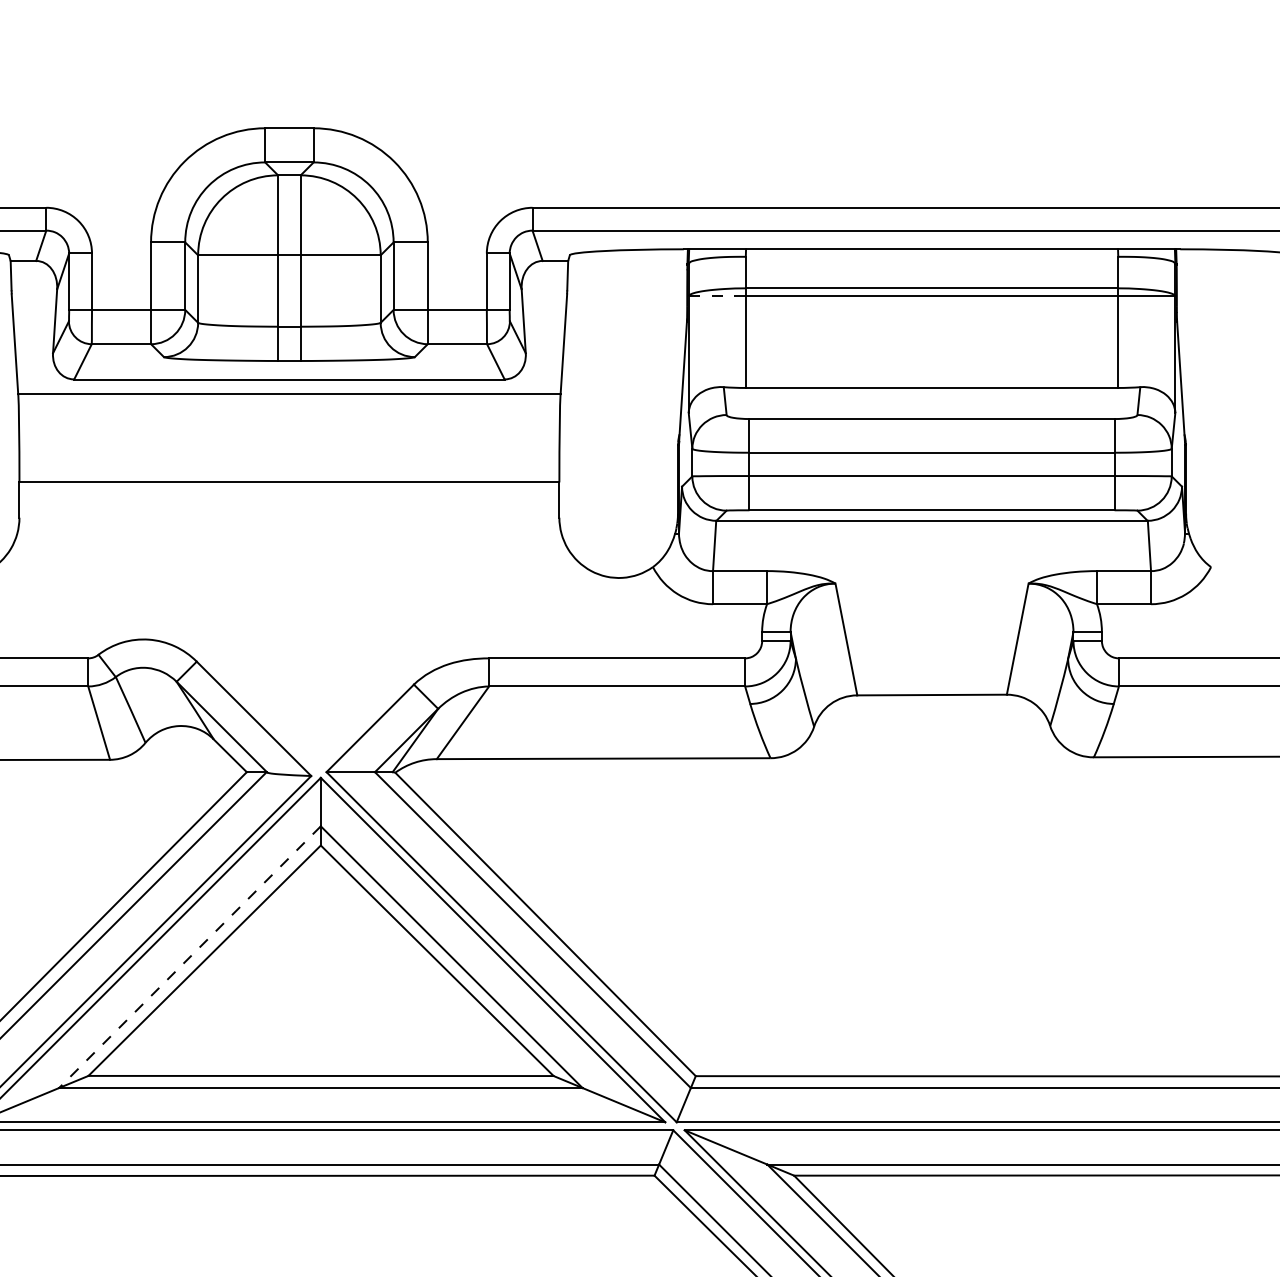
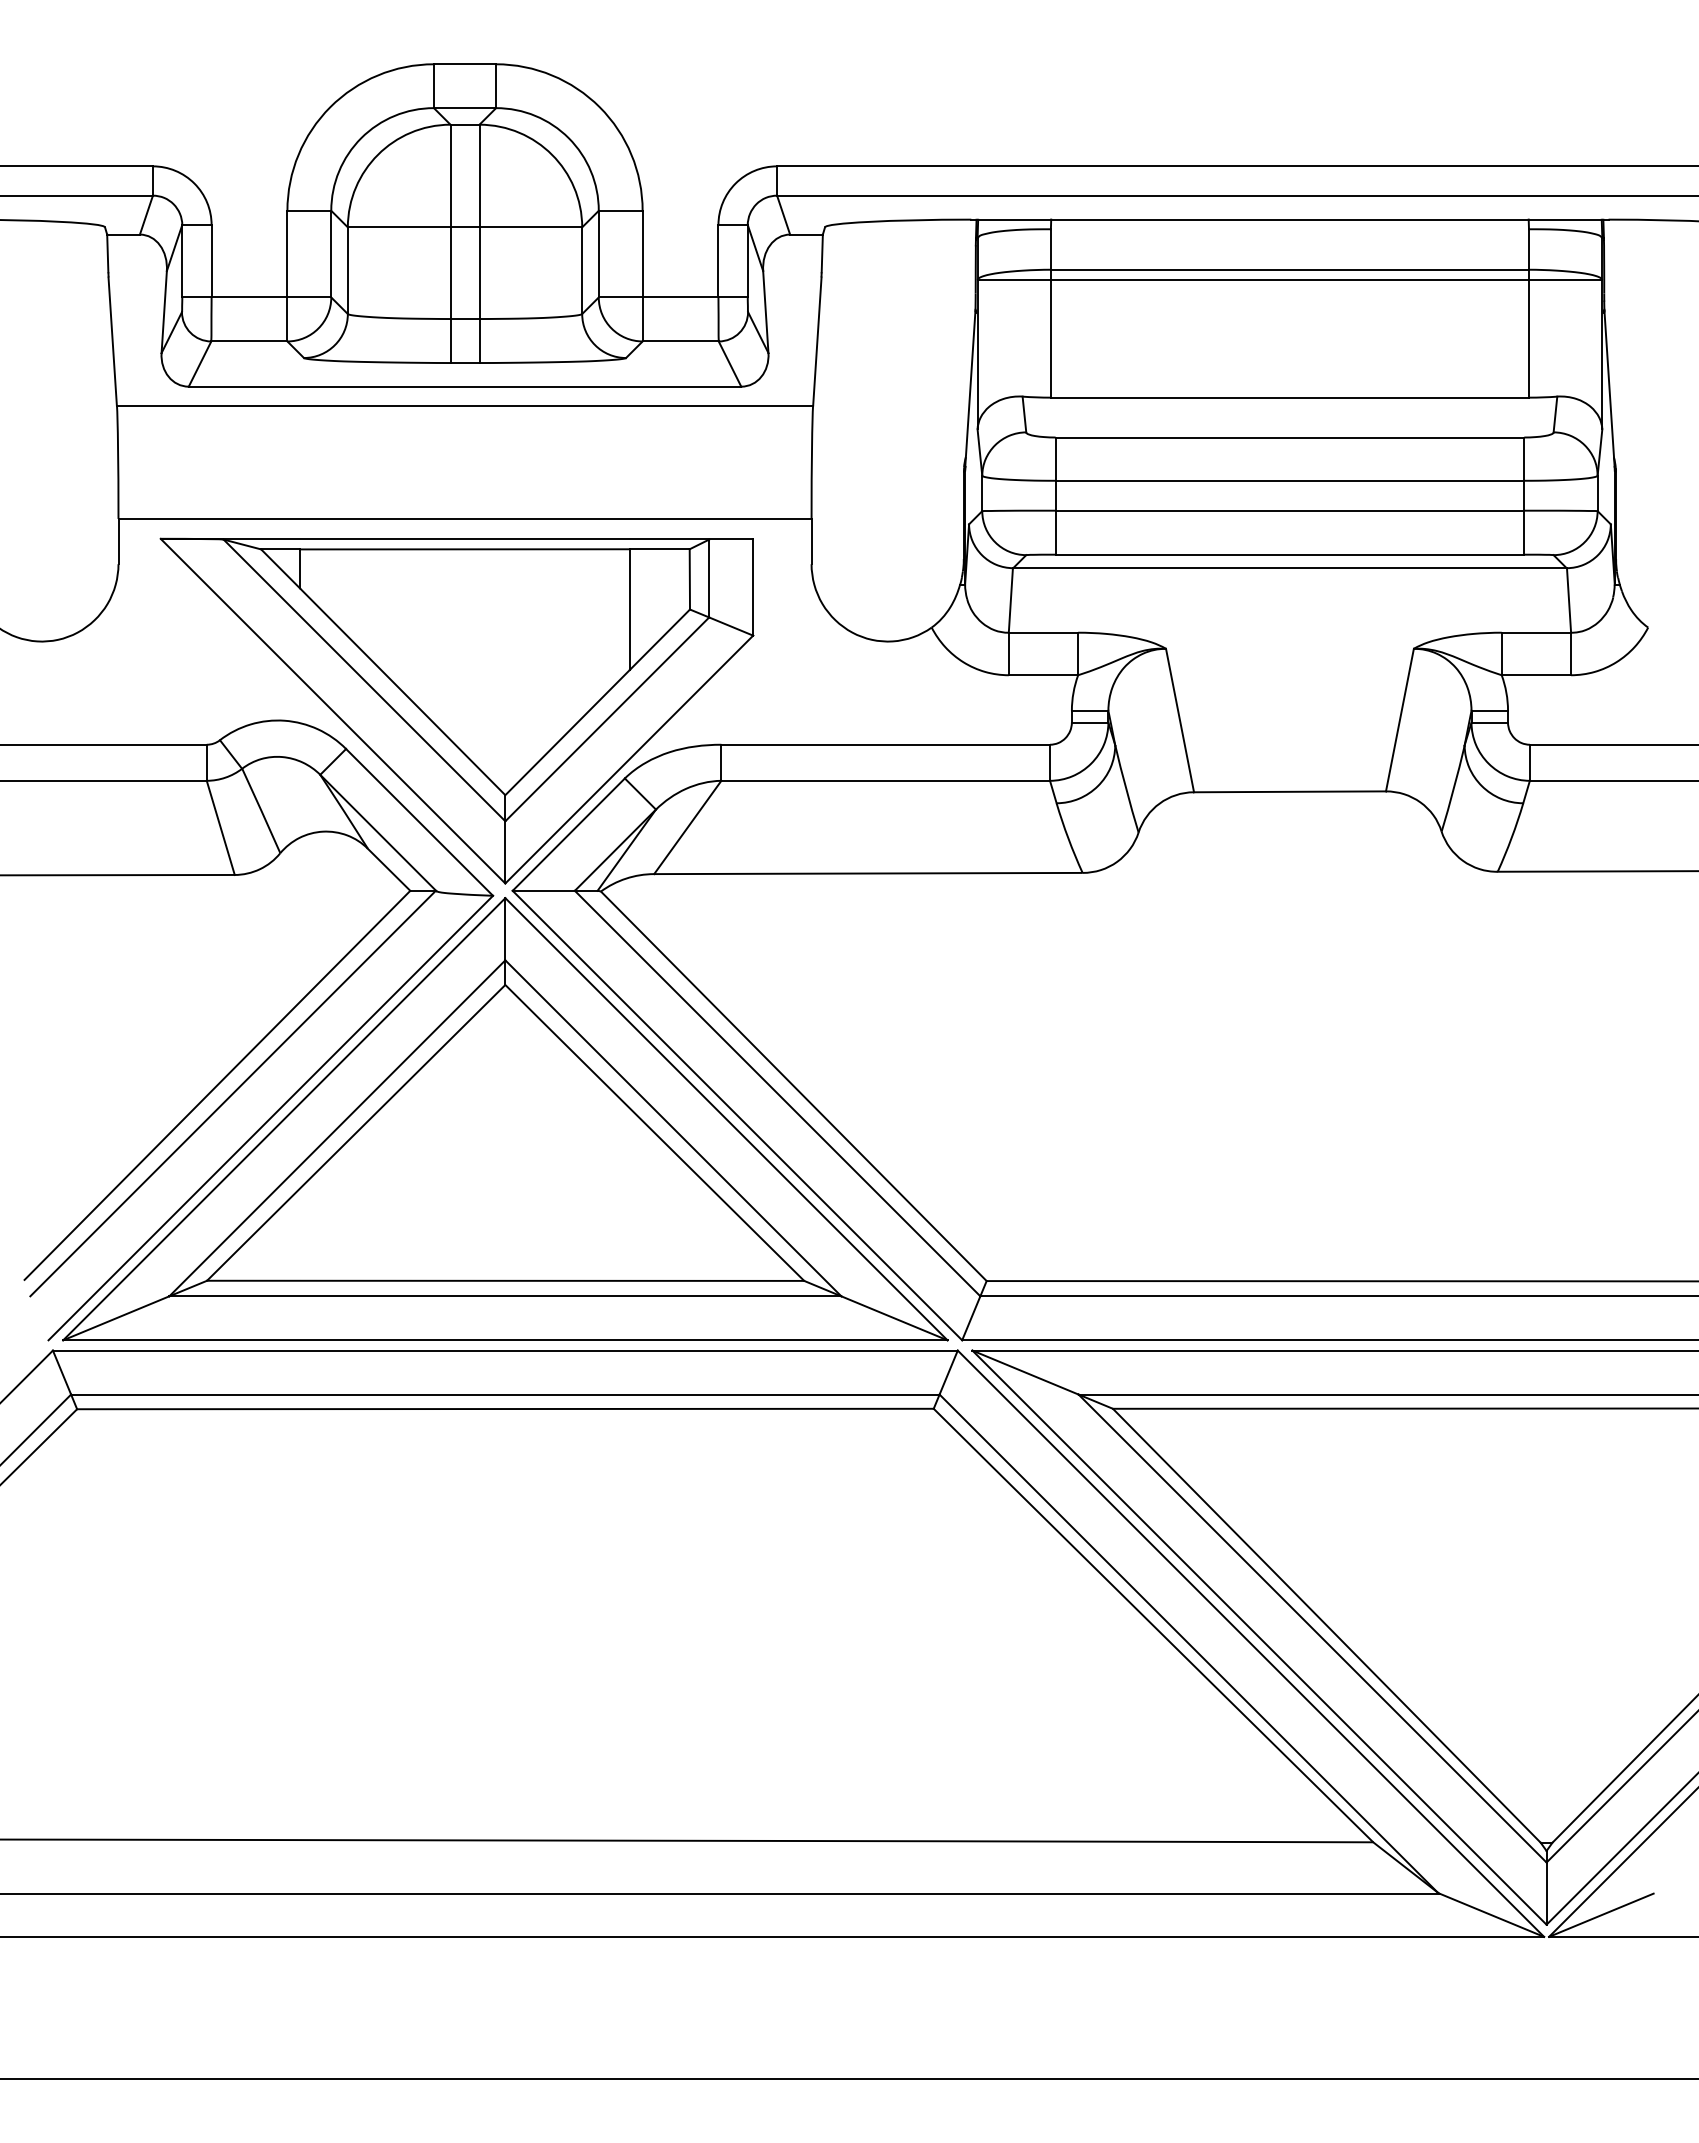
line: (717, 296) -> (1014, 280), dashed -> solid
part: (282, 631) -> (456, 710), added
line: (190, 957) -> (337, 1128), dashed -> solid

